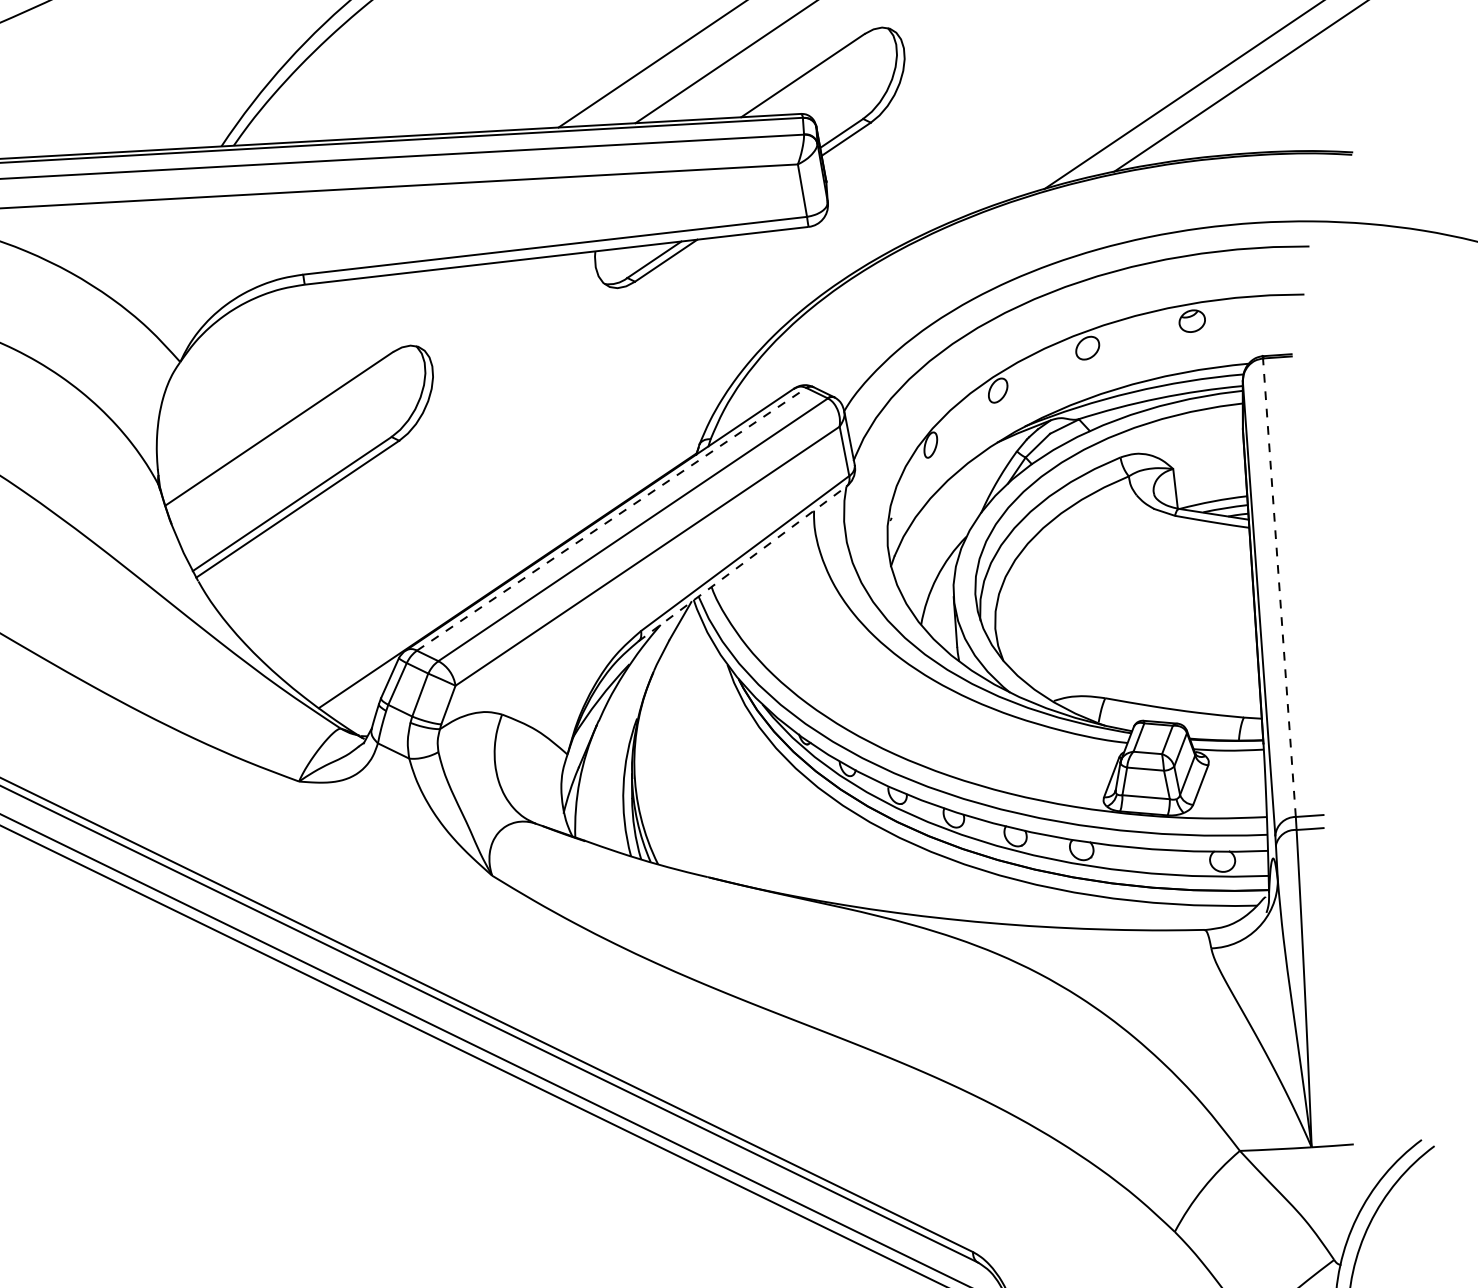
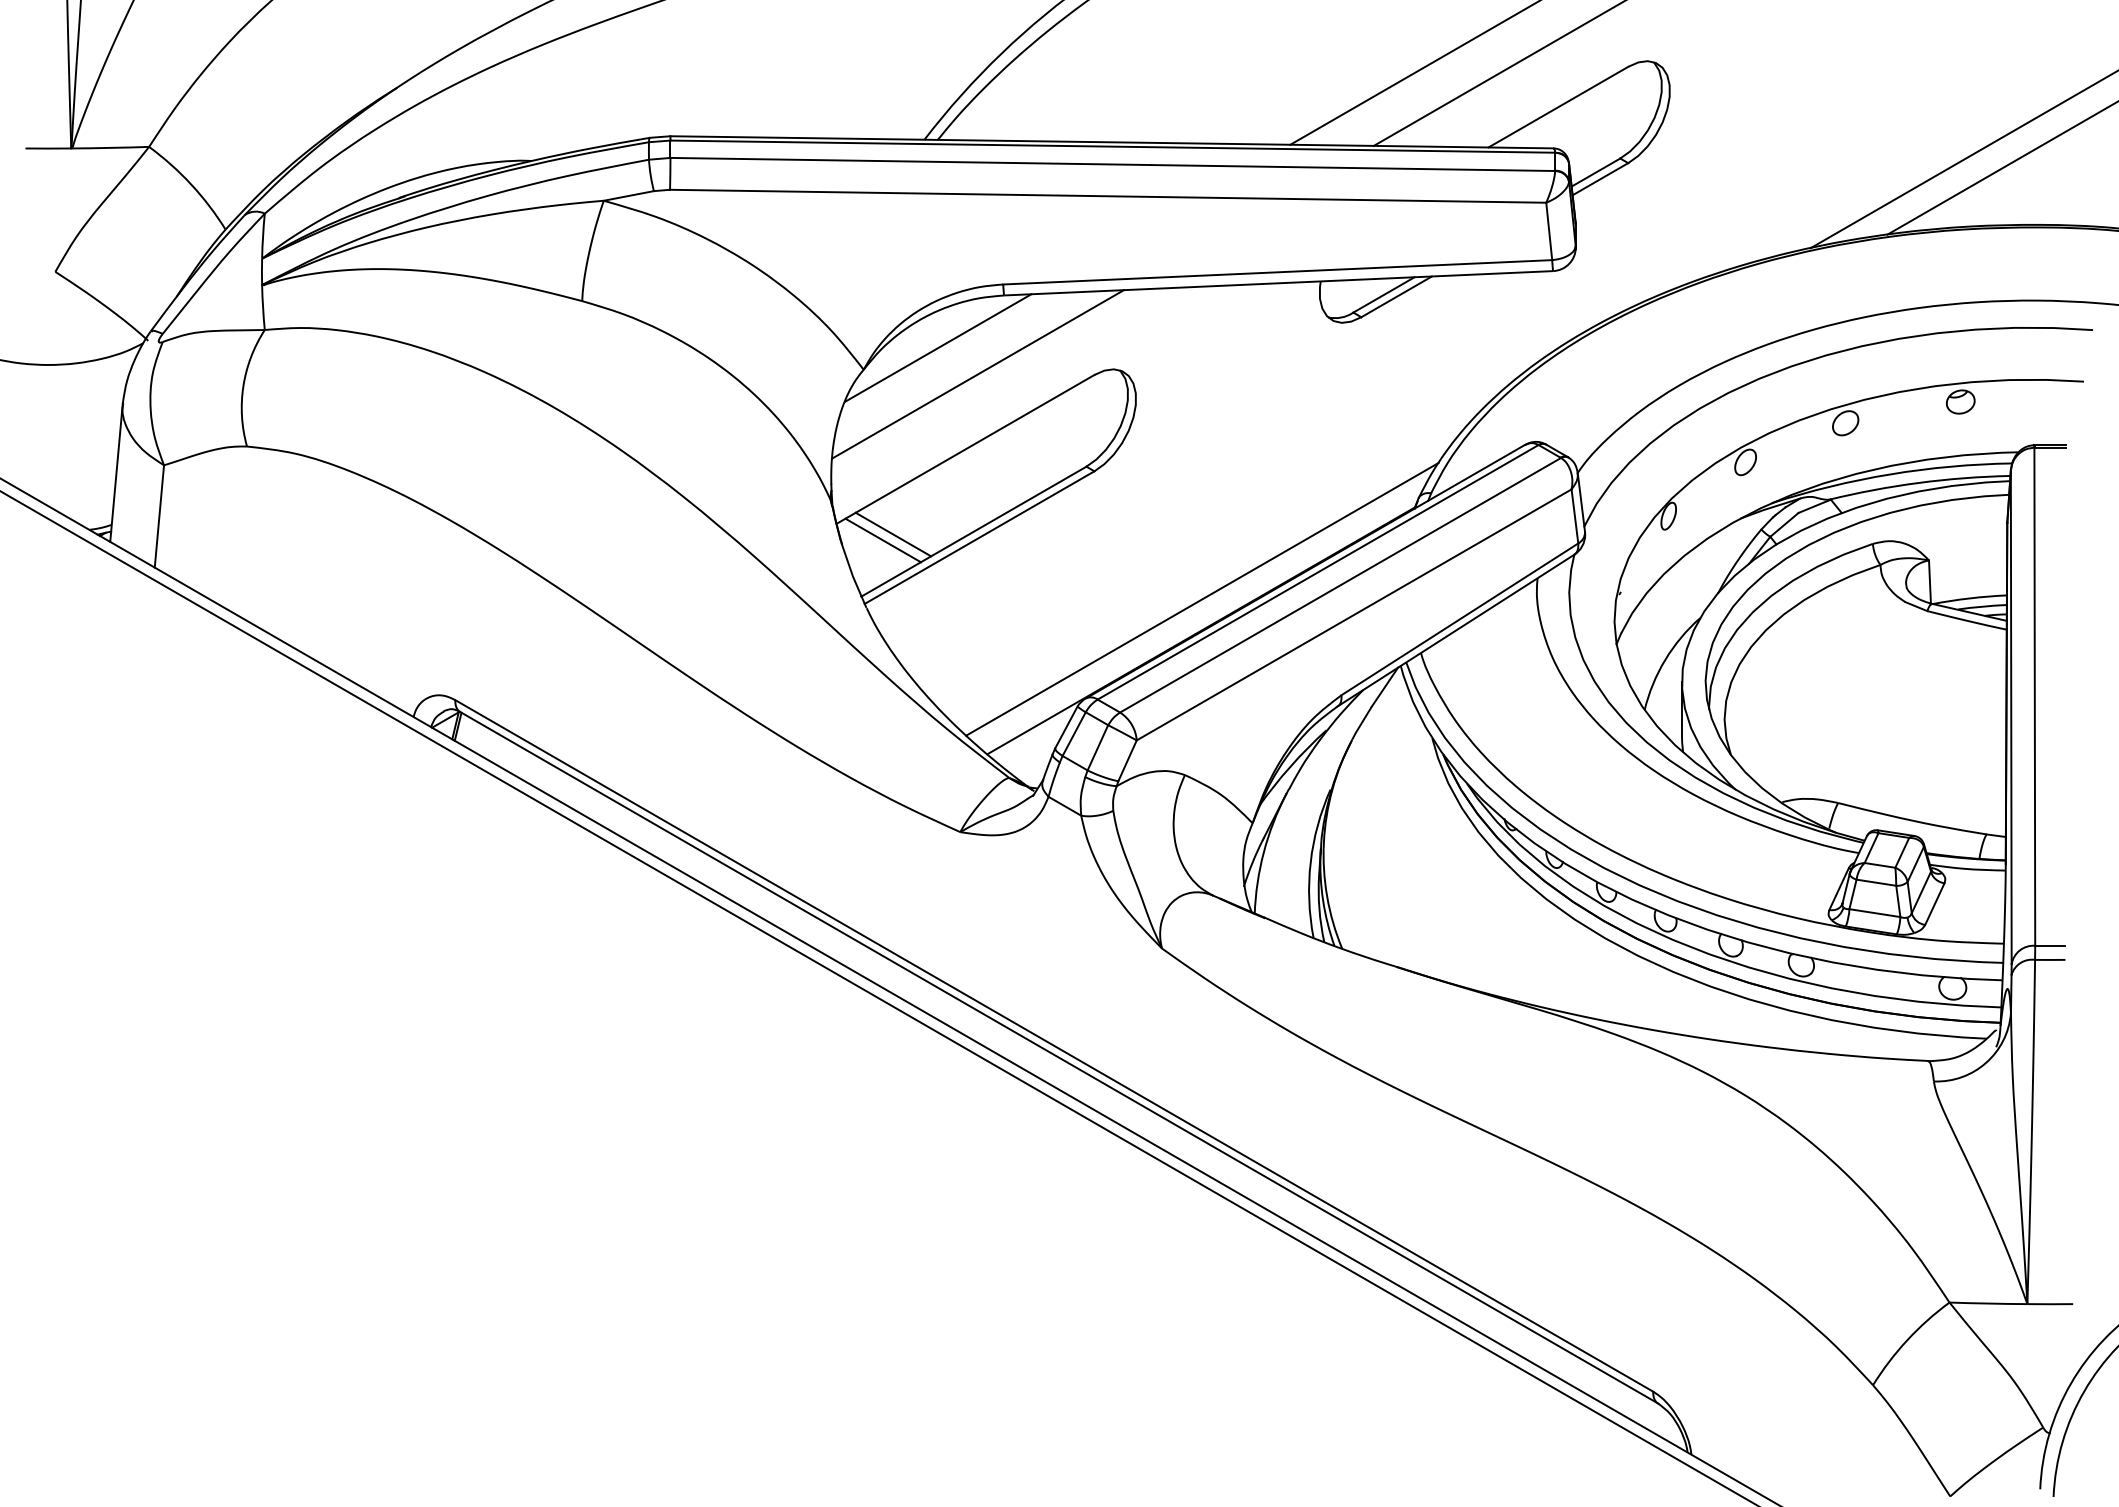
line: (247, 336) -> (938, 347), added
line: (285, 359) -> (977, 374), added
line: (218, 511) -> (893, 534), added
line: (208, 518) -> (882, 540), added
line: (612, 519) -> (1318, 572), dashed -> solid
line: (506, 550) -> (1202, 598), added
line: (741, 564) -> (1455, 630), dashed -> solid
line: (1279, 587) -> (2034, 696), dashed -> solid

